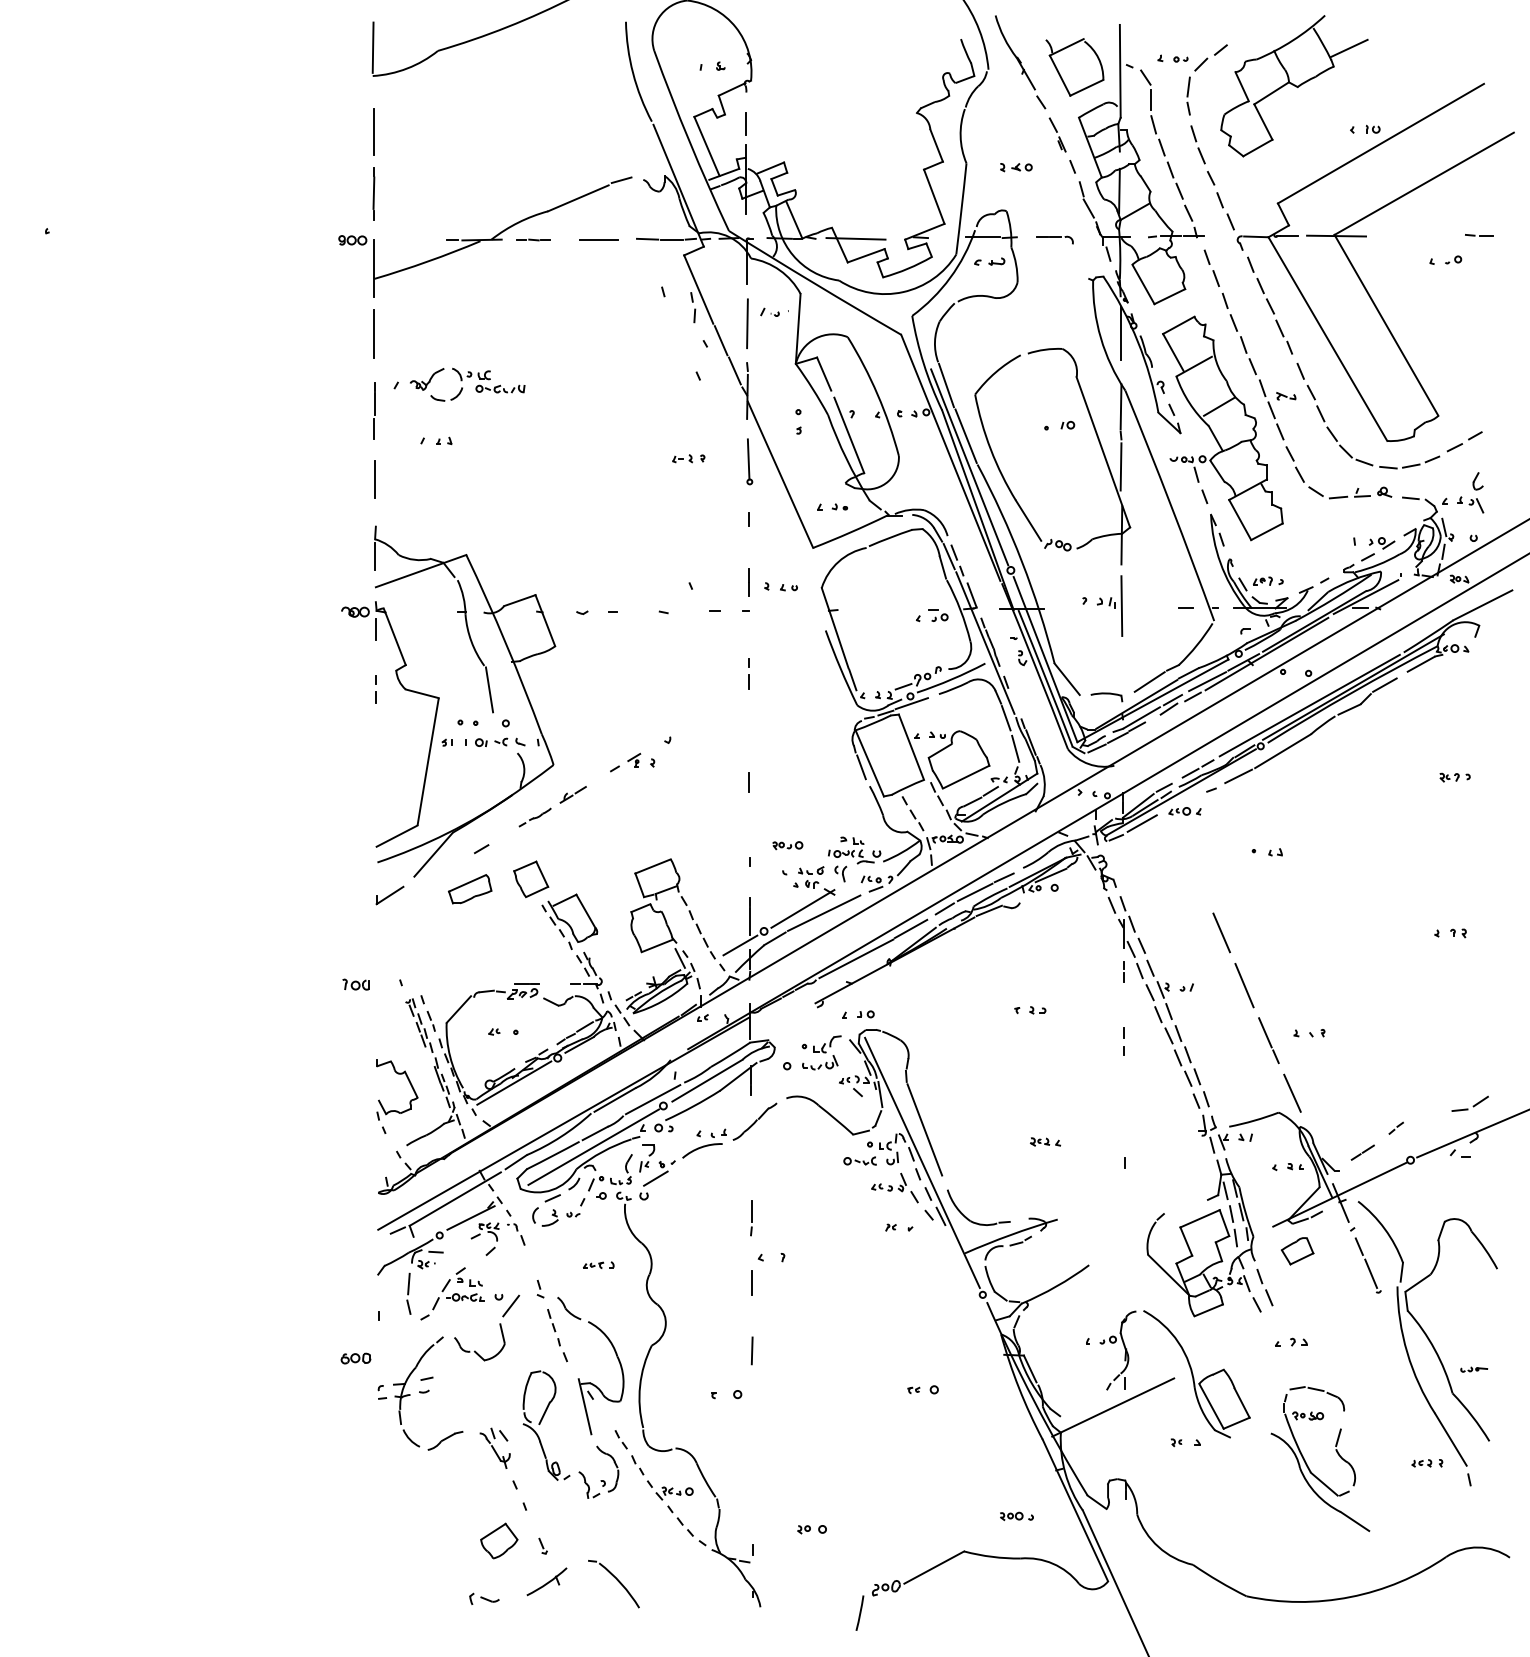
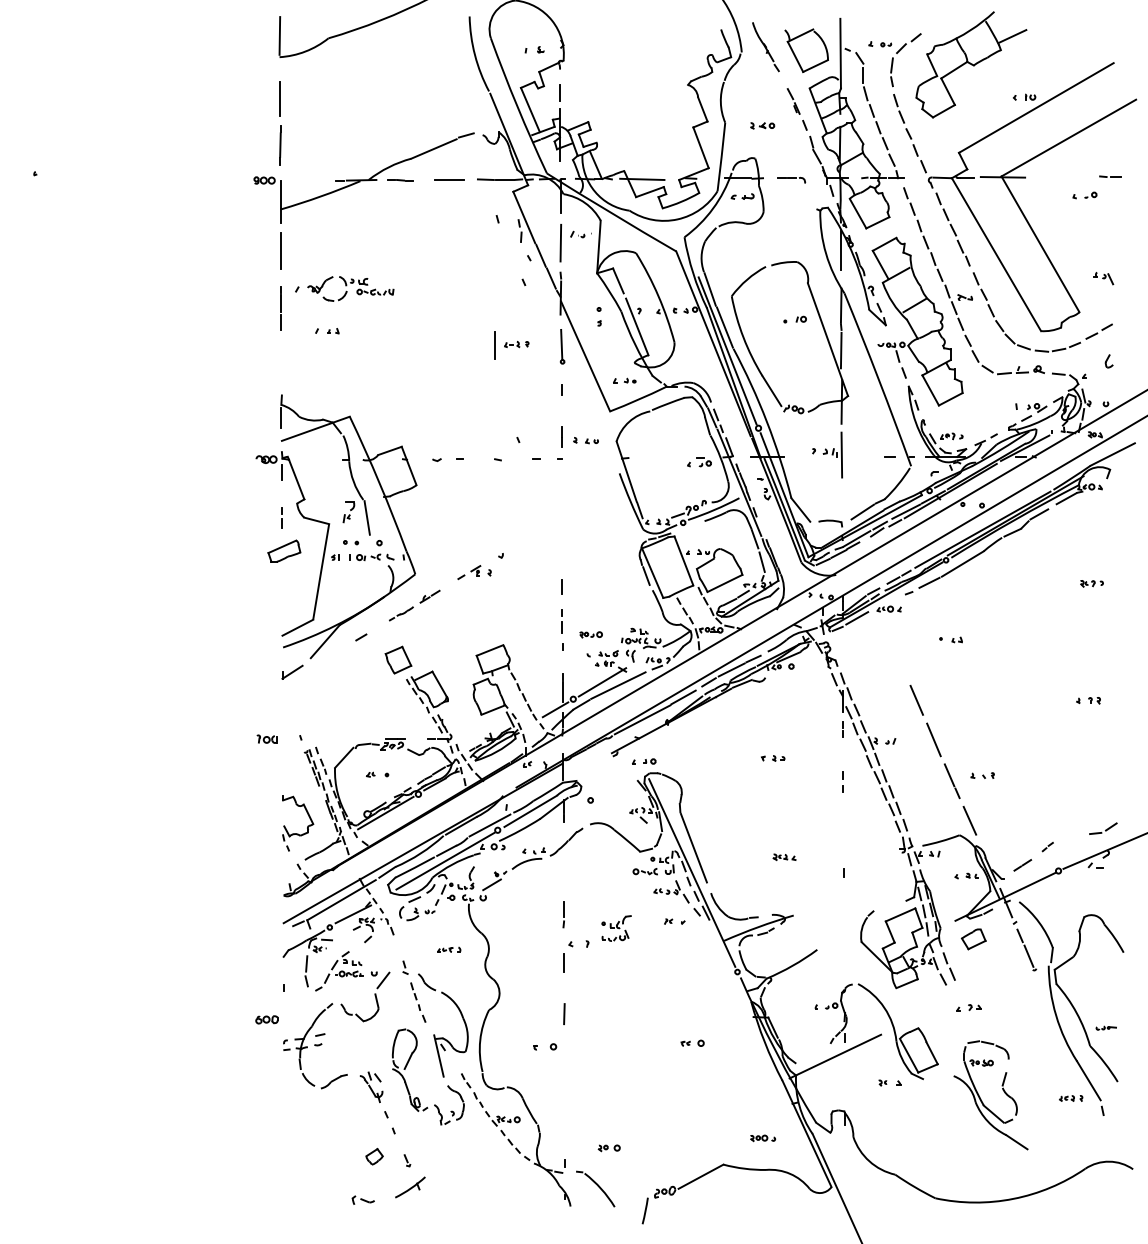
part: (1020, 62) -> (765, 47), size x0.7
line: (374, 479) -> (494, 345), moved
part: (1470, 504) -> (1103, 278), moved
line: (748, 674) -> (561, 622), moved
line: (911, 703) -> (683, 528), removed
part: (469, 889) -> (283, 551), moved
part: (821, 1052) -> (616, 928), moved
part: (647, 1158) -> (349, 512), moved
part: (499, 1540) -> (374, 1156), size x0.6
part: (613, 1584) -> (595, 1189), moved

